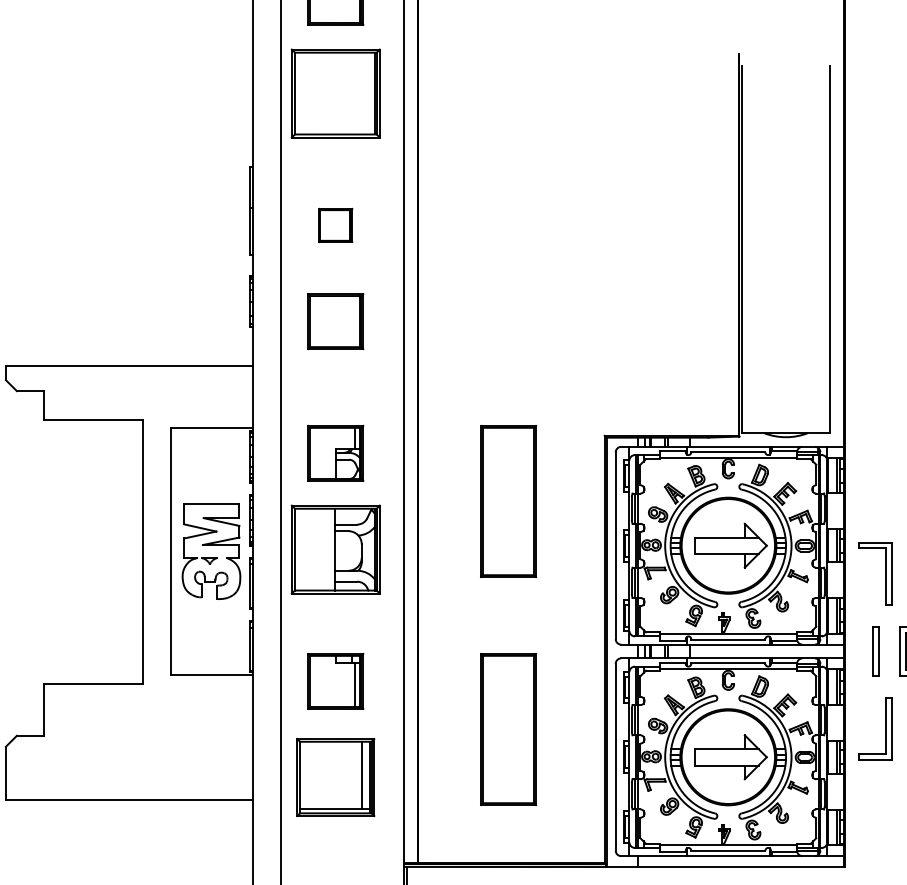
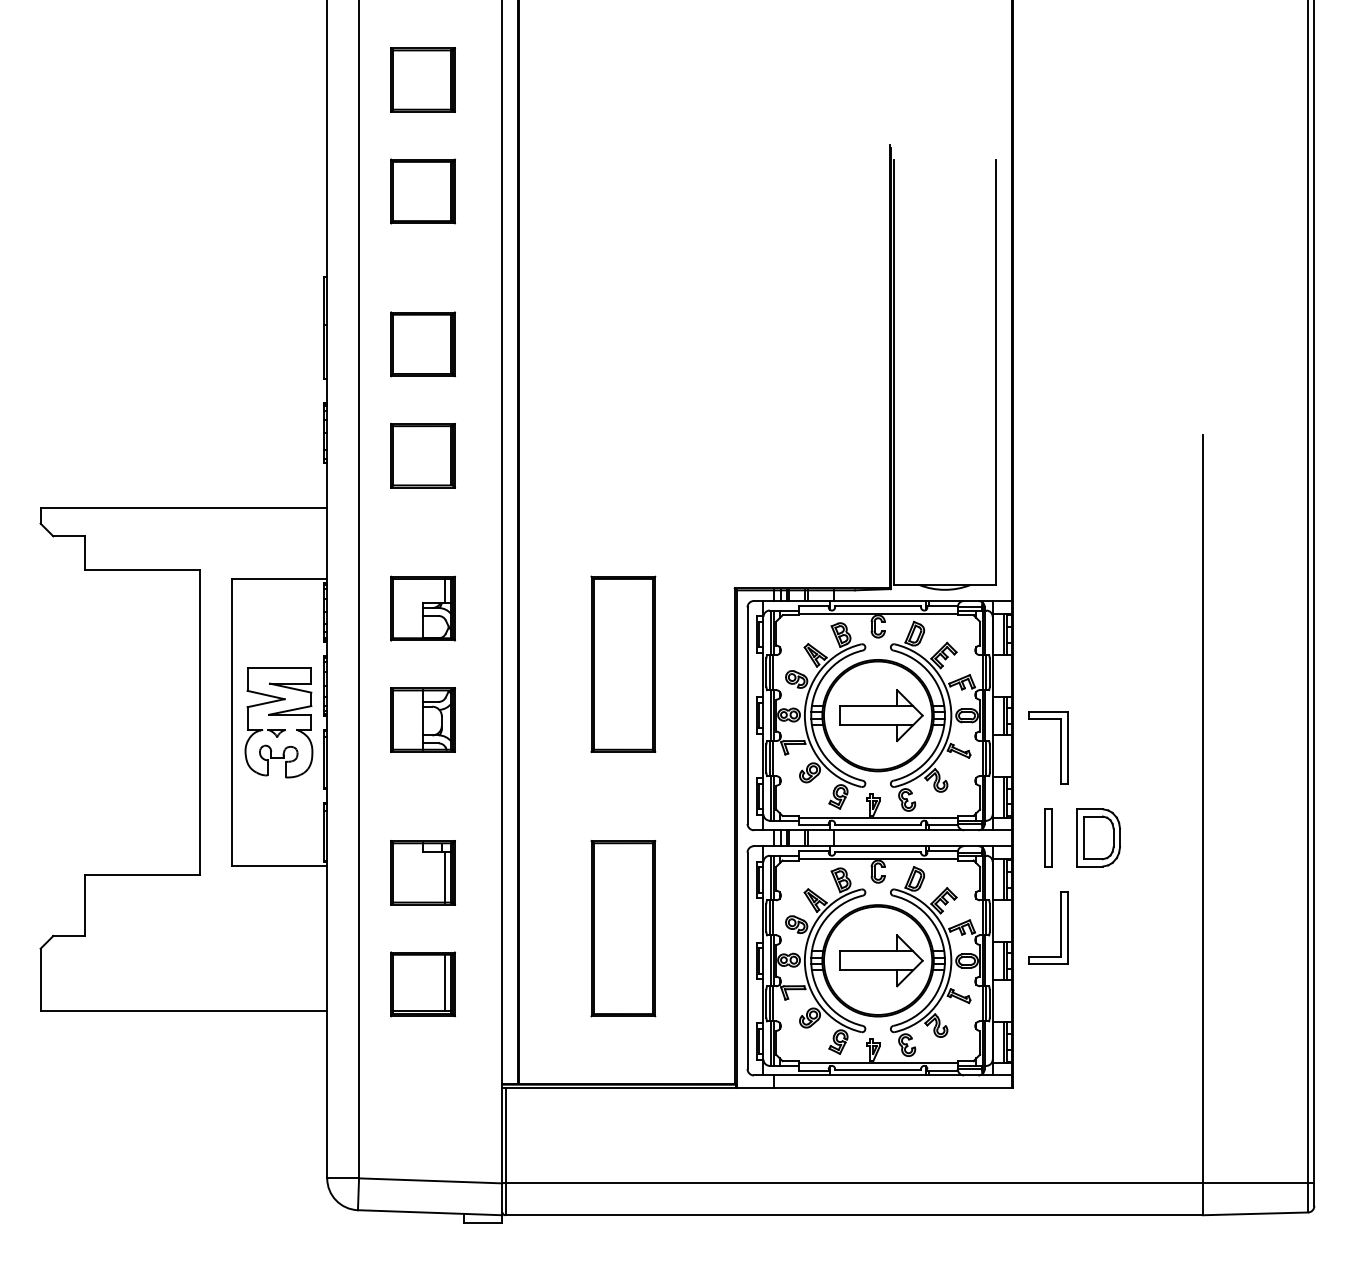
part: (335, 93) -> (422, 191), size x0.62
part: (335, 225) -> (422, 344), size x1.67
part: (335, 549) -> (422, 719), size x0.62
part: (335, 777) -> (422, 984), size x0.71

